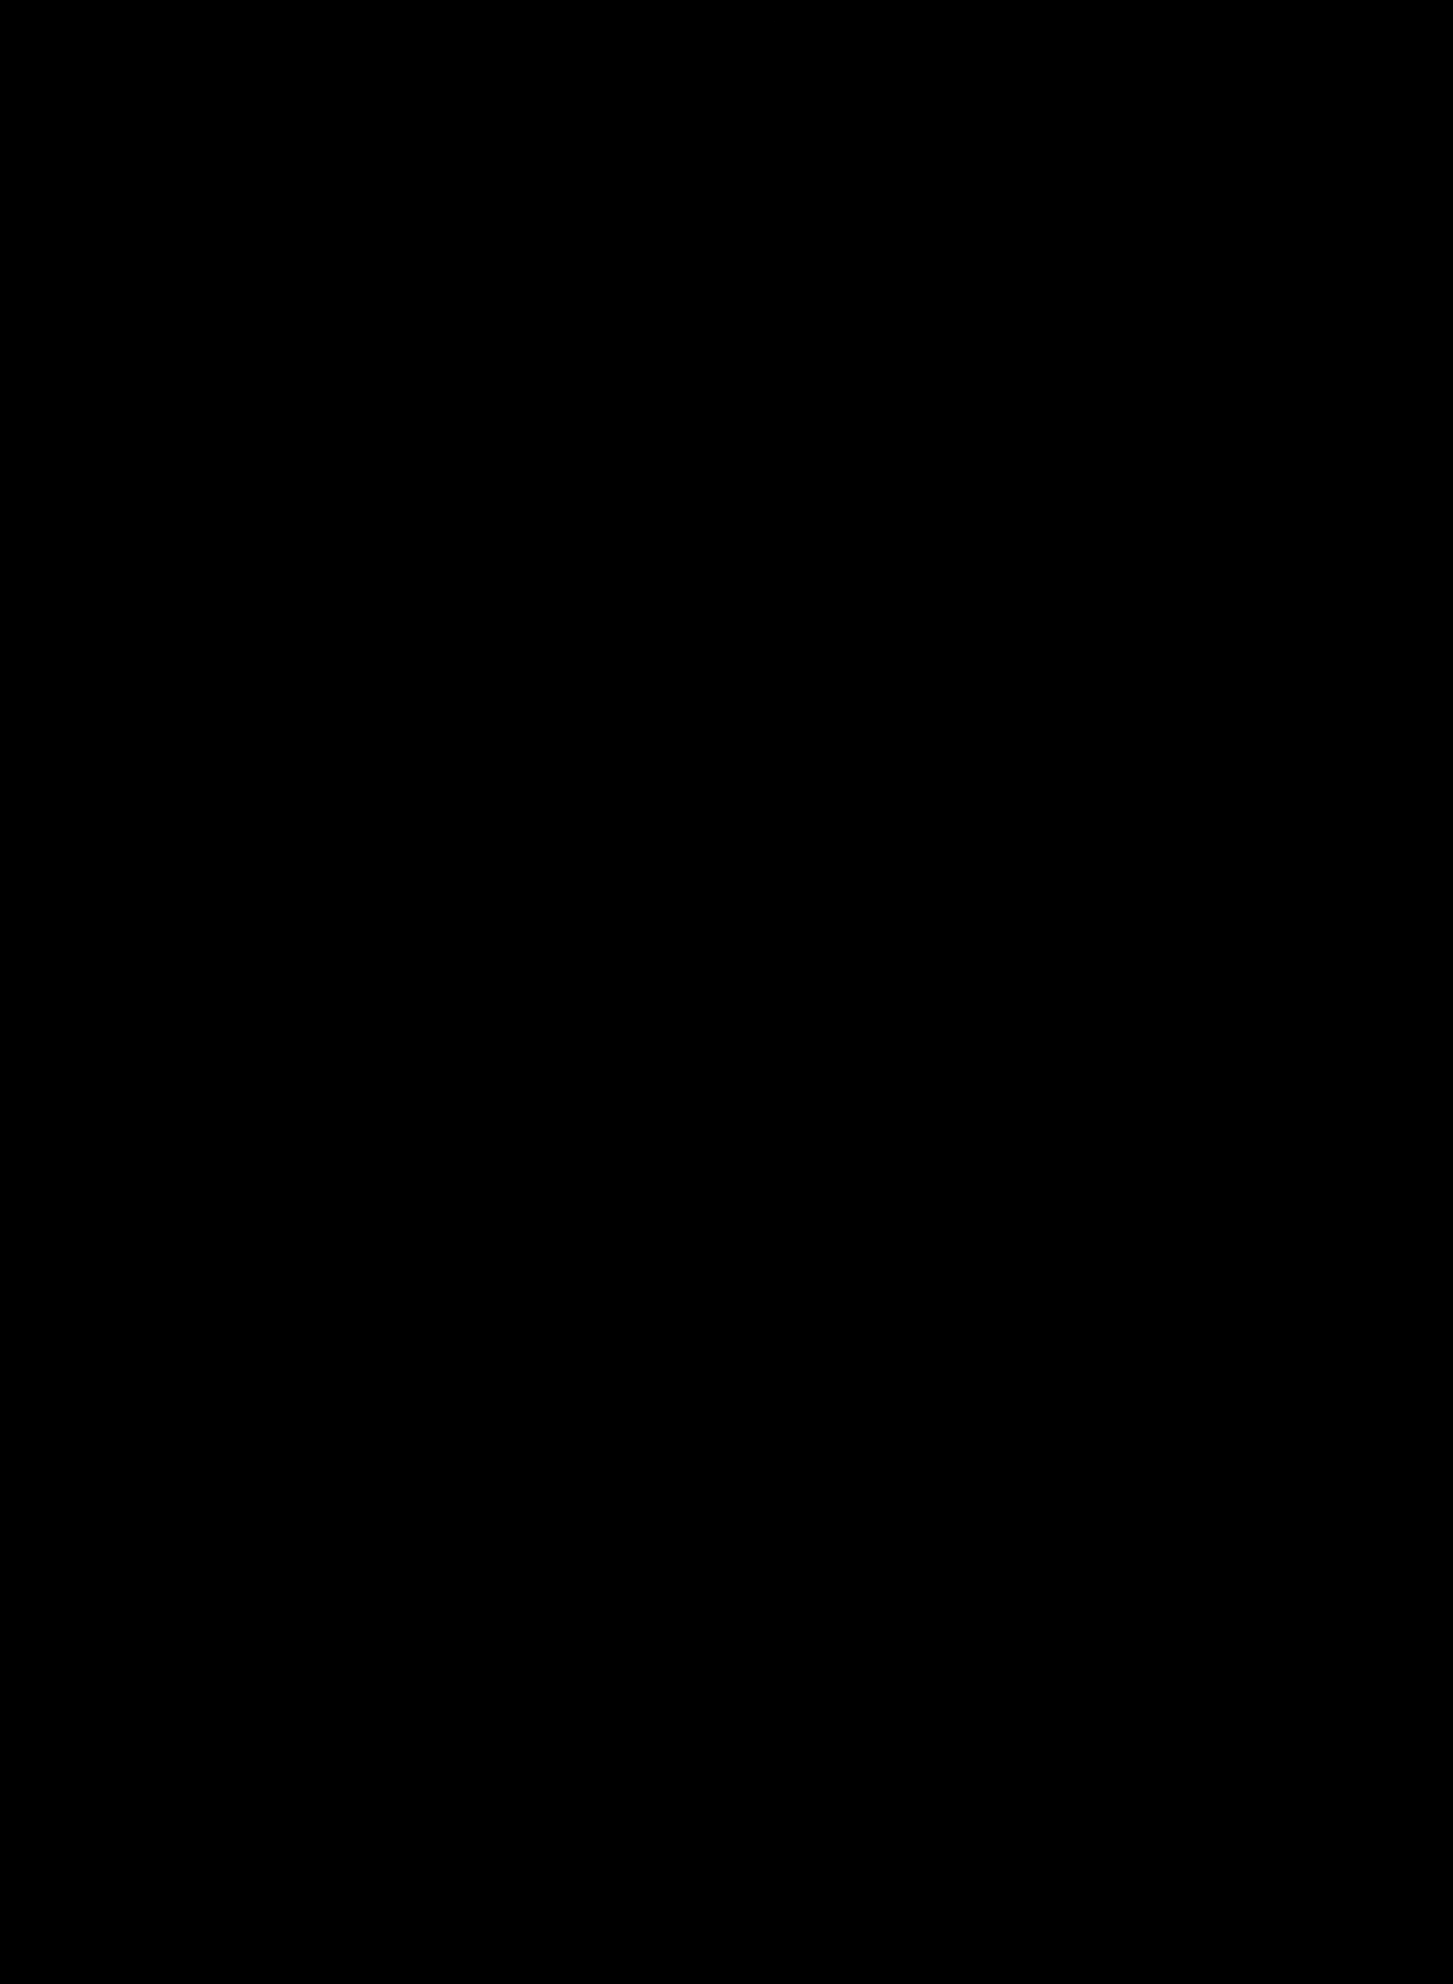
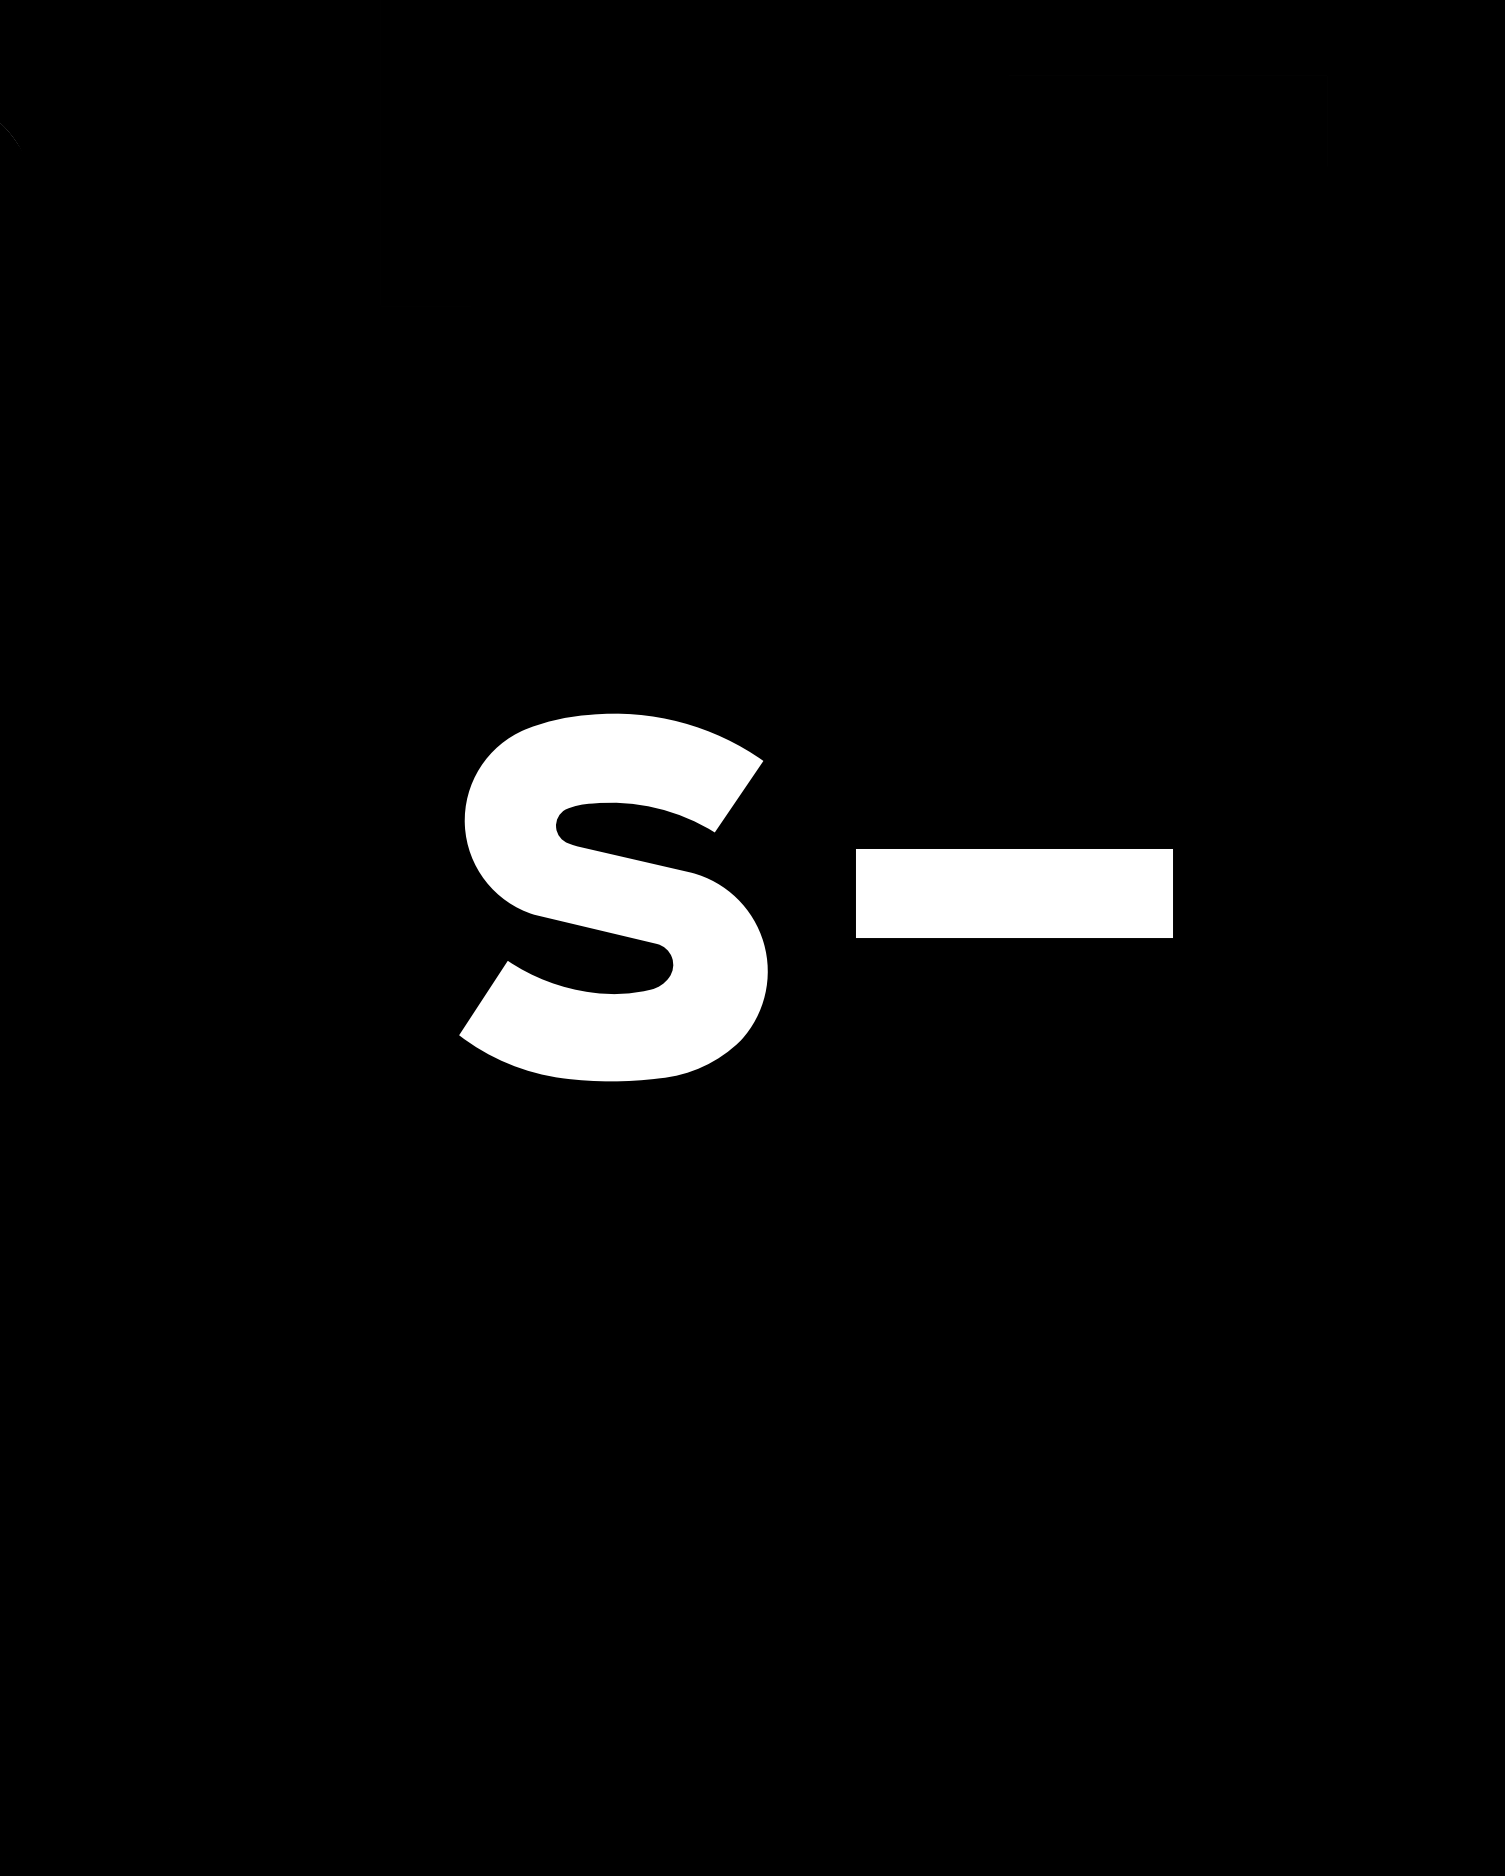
fill: (331, 1051) -> (612, 897), removed
fill: (798, 1136) -> (1014, 893), removed

